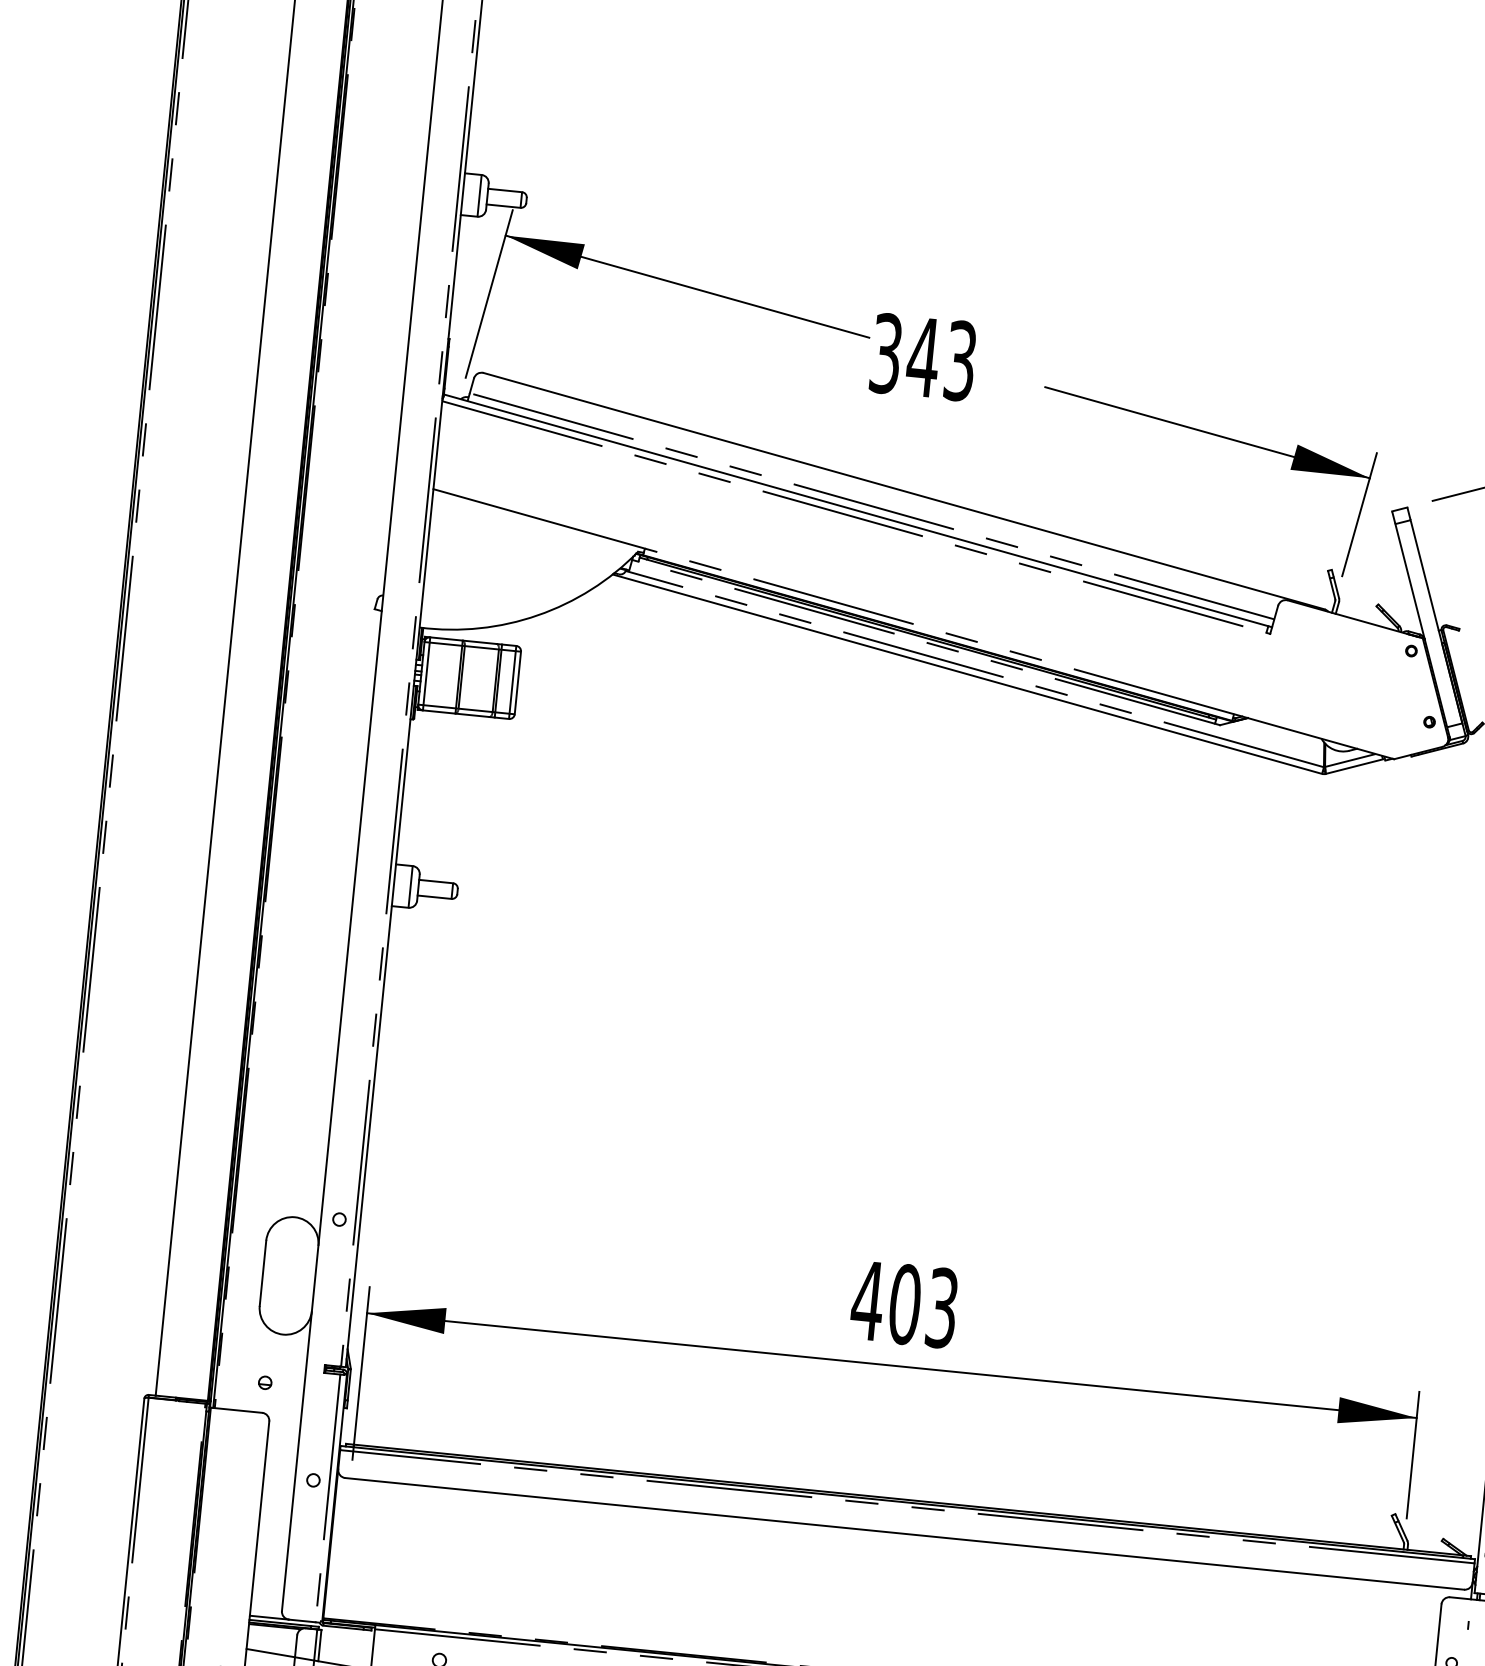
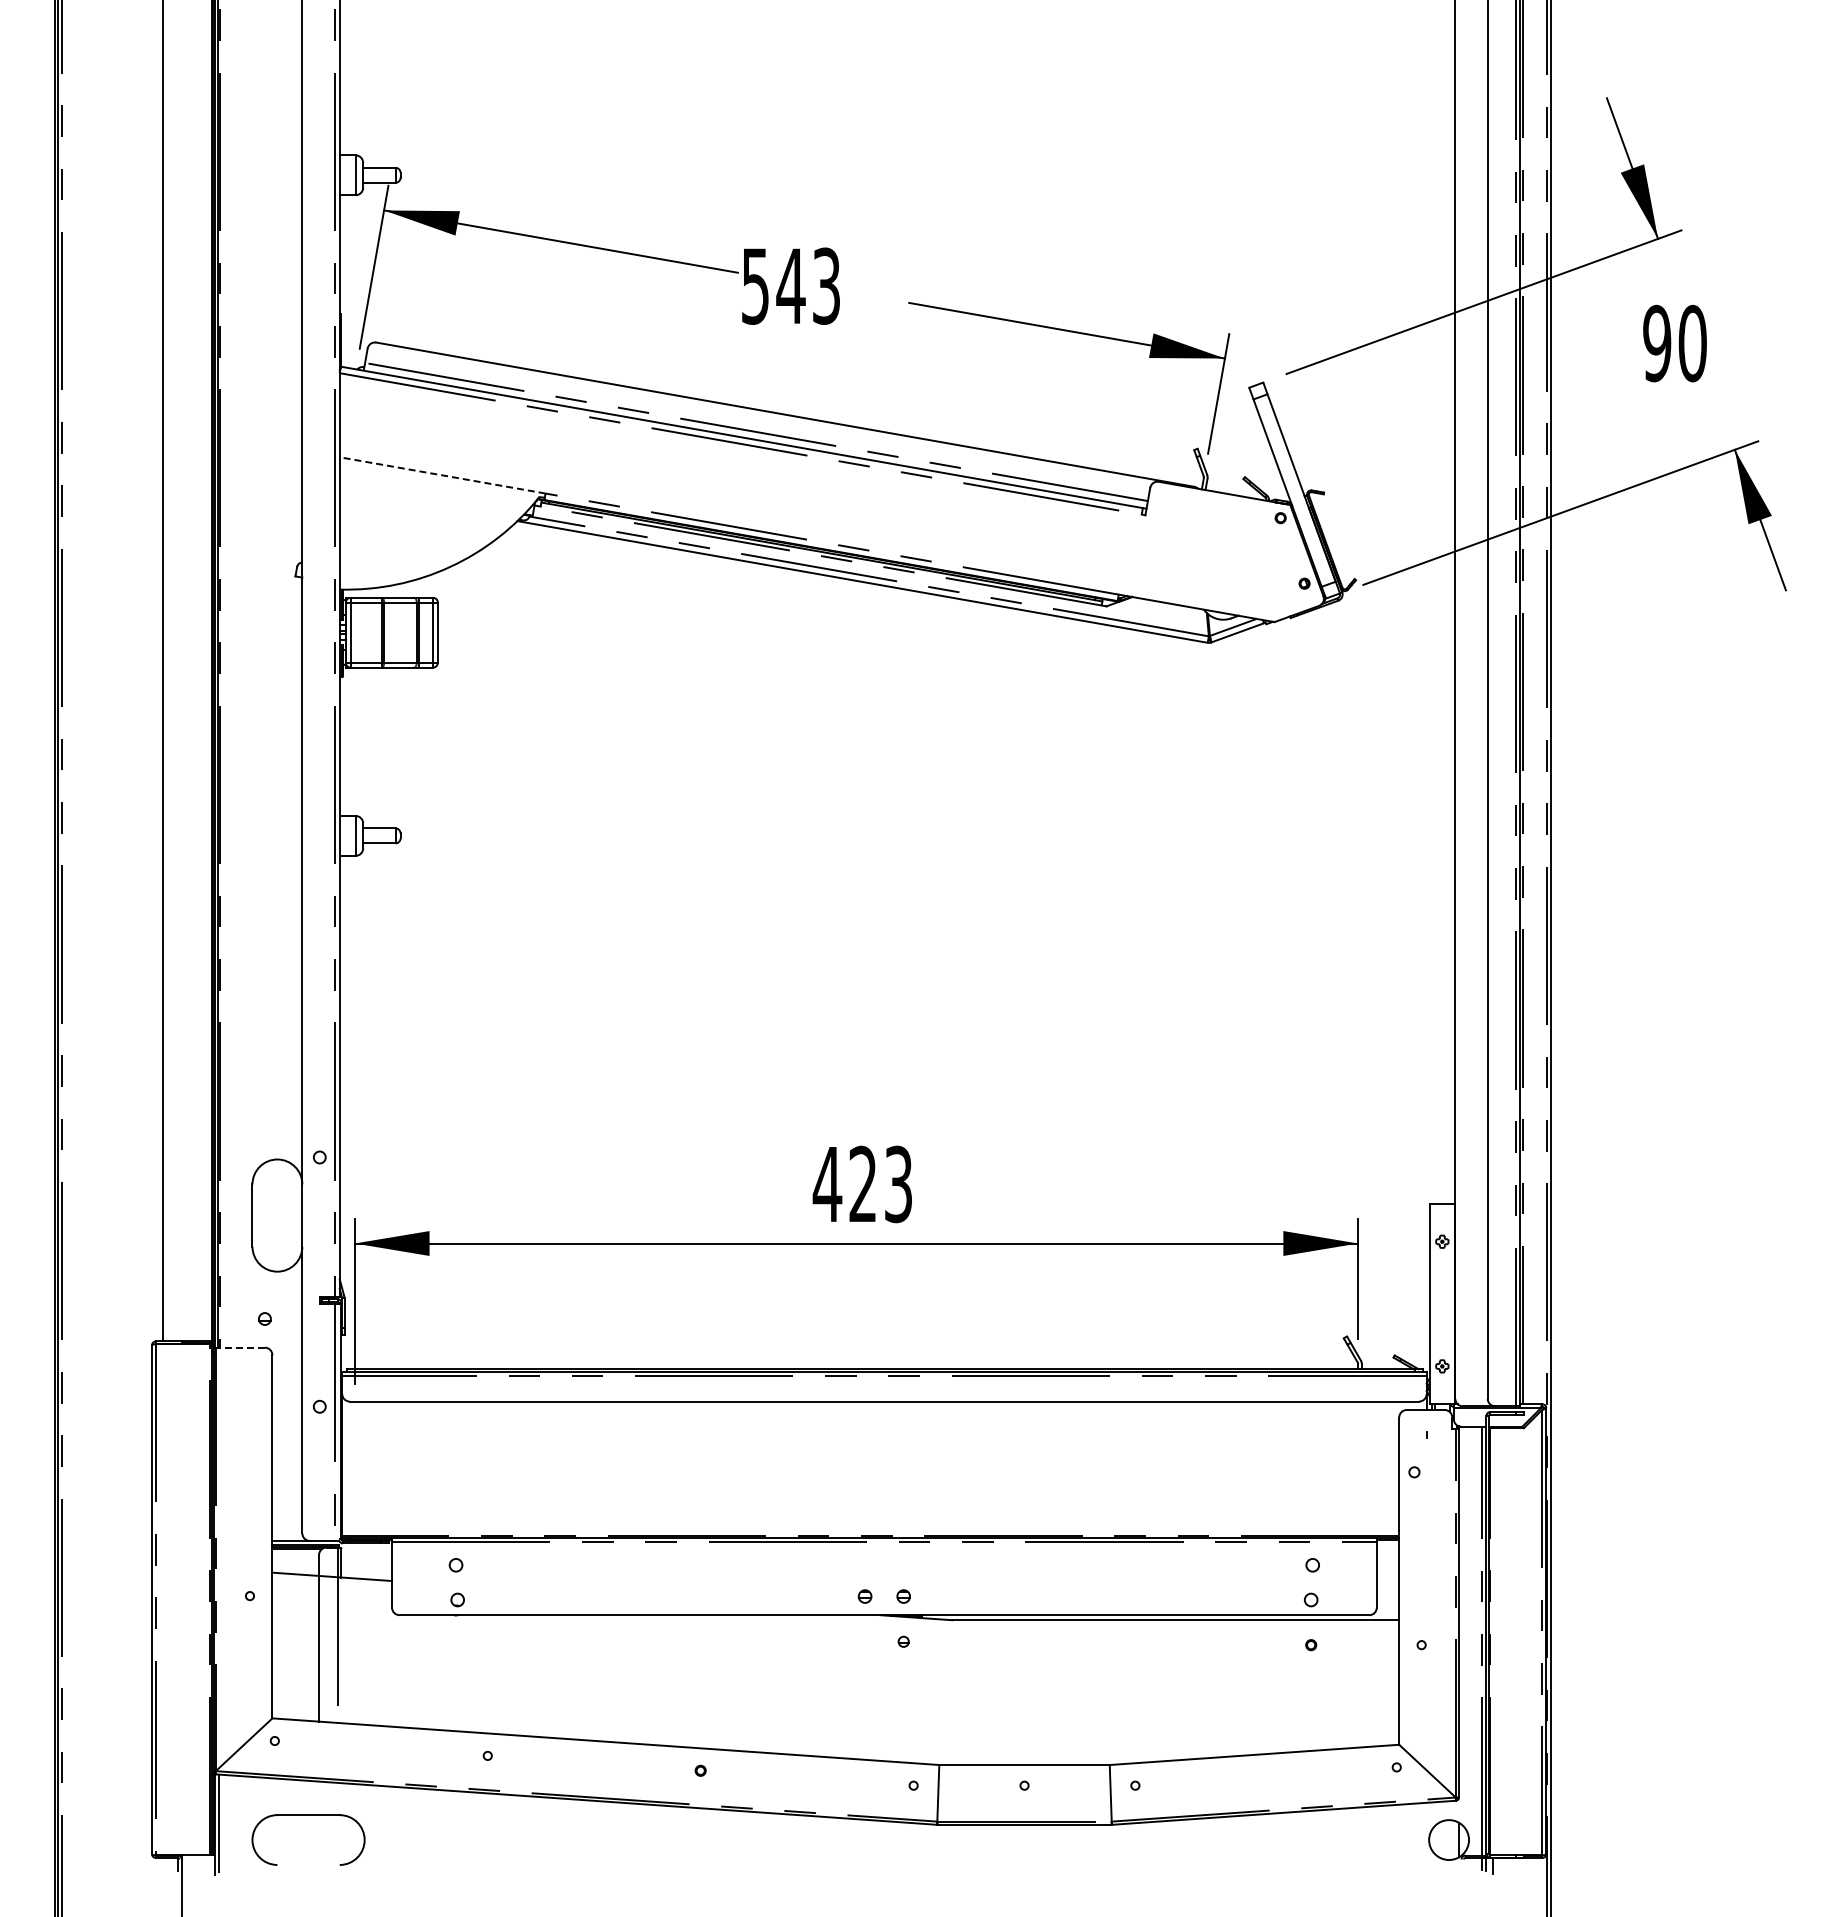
text: (886, 352) -> (755, 285), 343 -> 543
line: (539, 518) -> (442, 475), solid -> dashed
text: (905, 1304) -> (863, 1184), 403 -> 423
line: (236, 1410) -> (240, 1347), solid -> dashed

